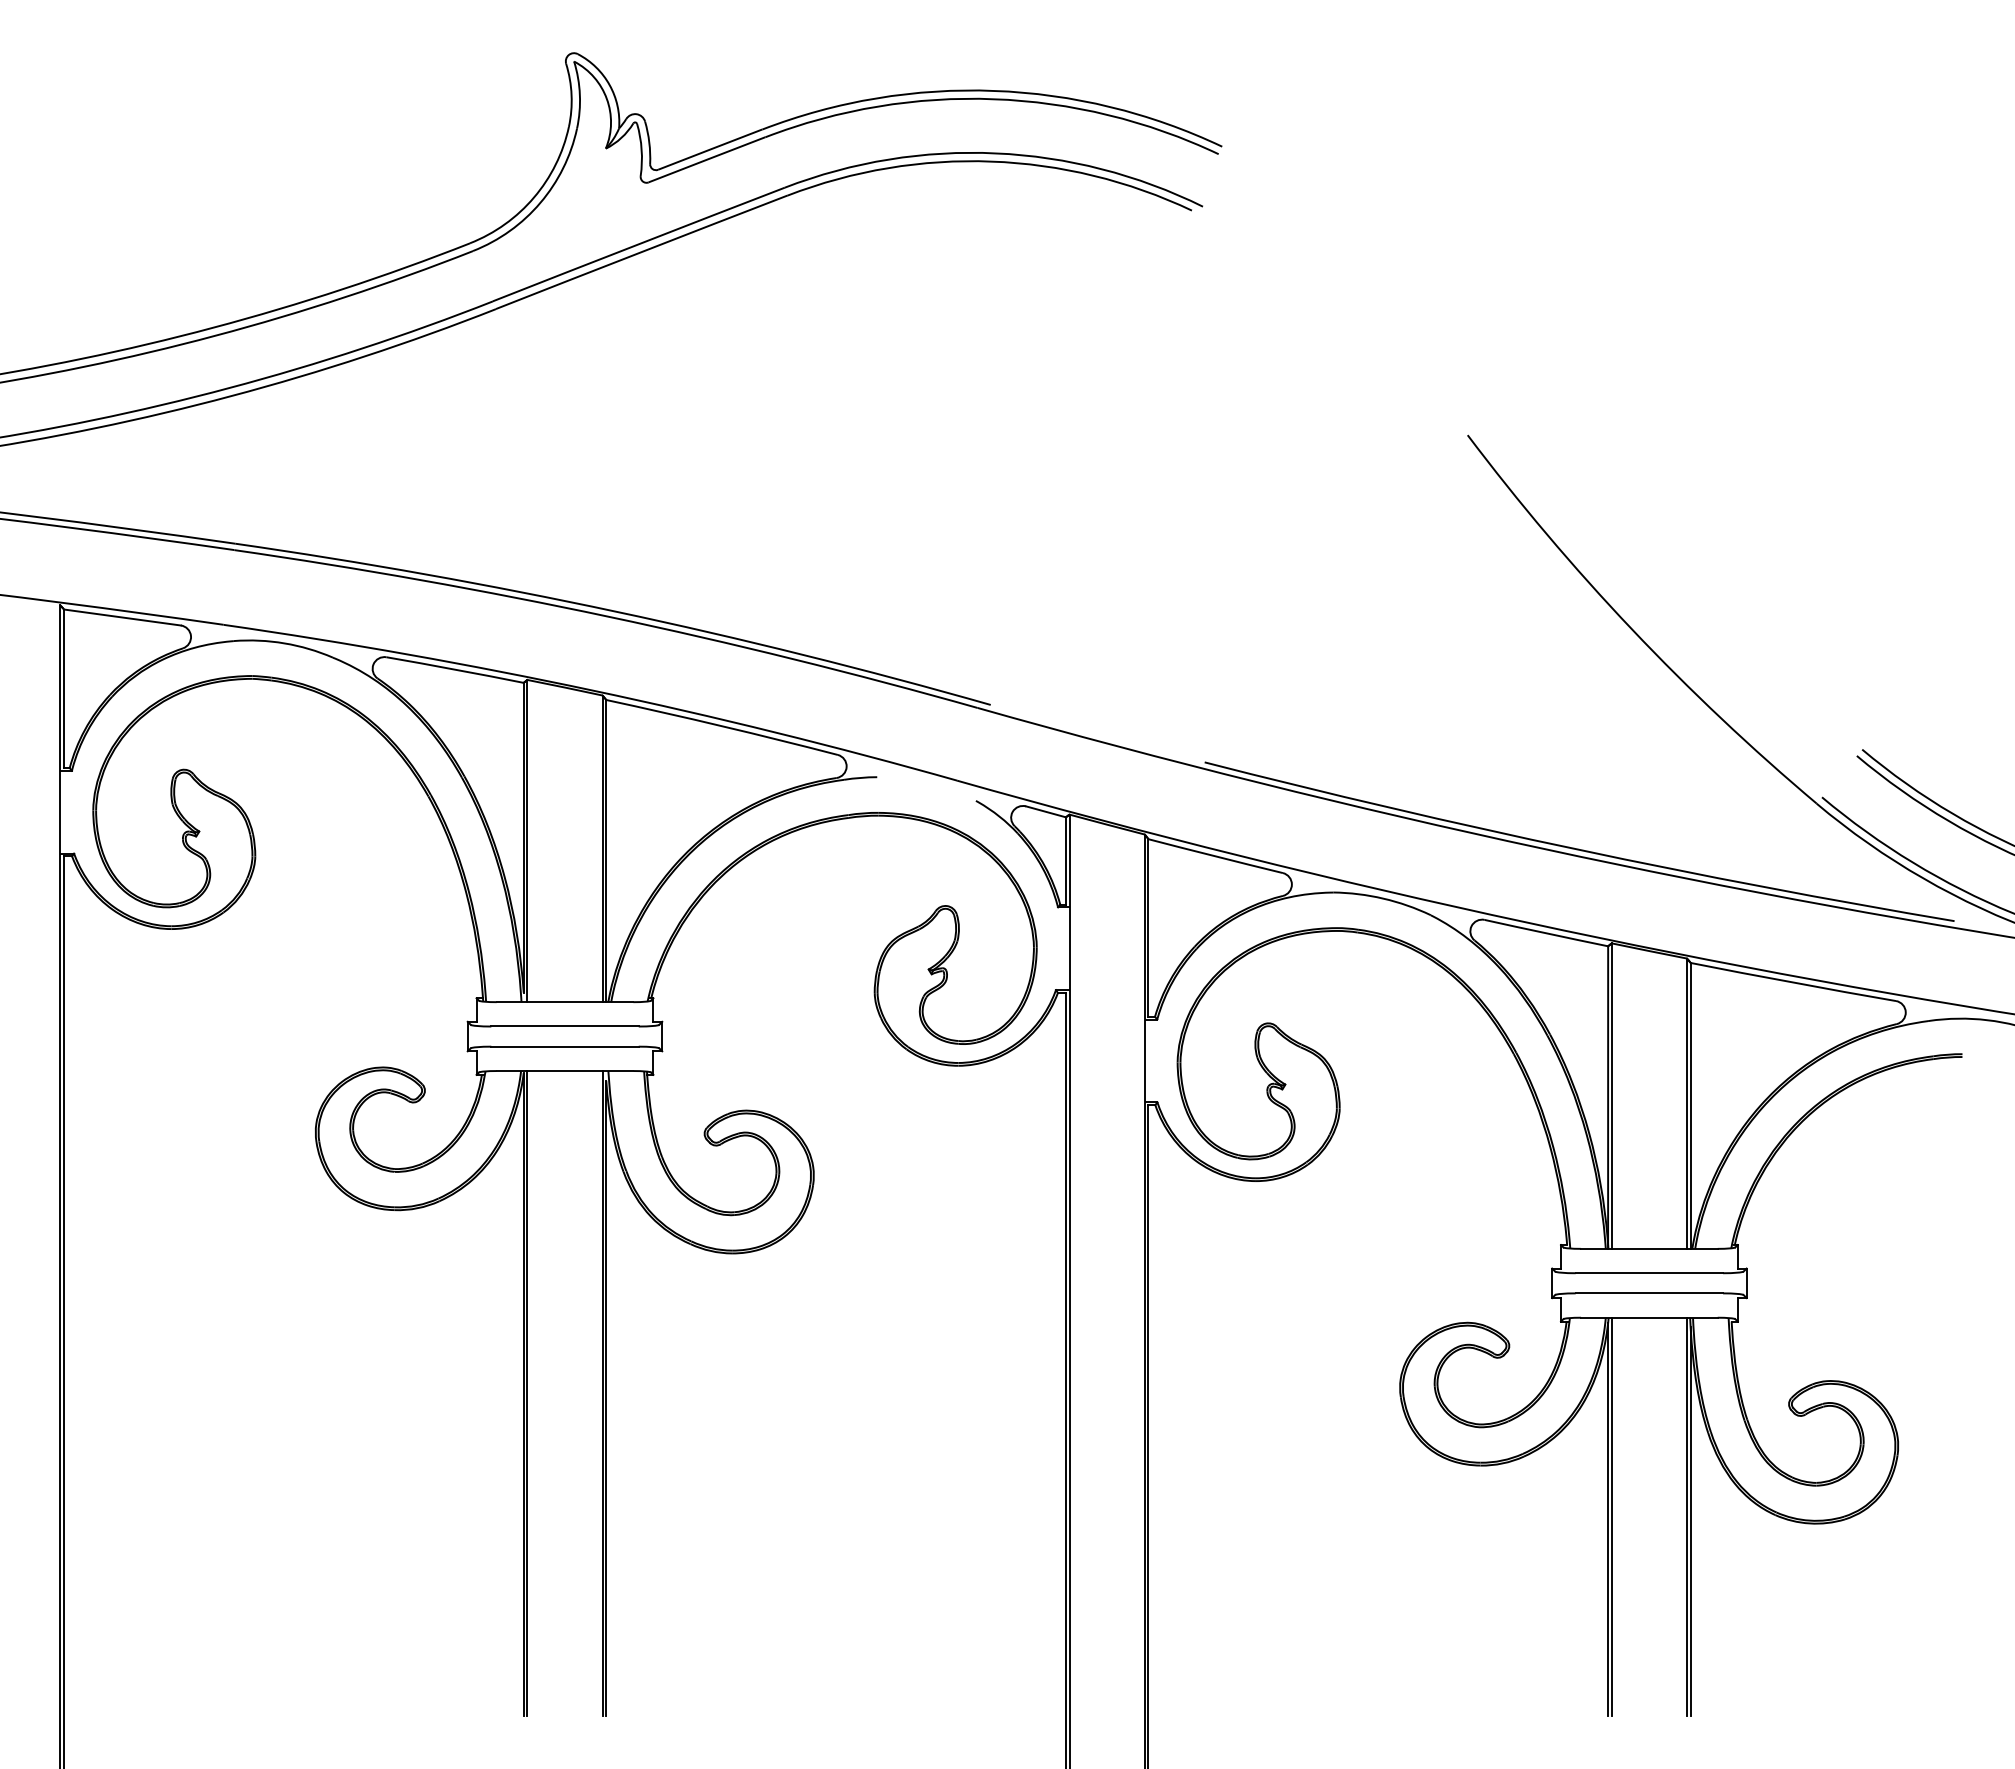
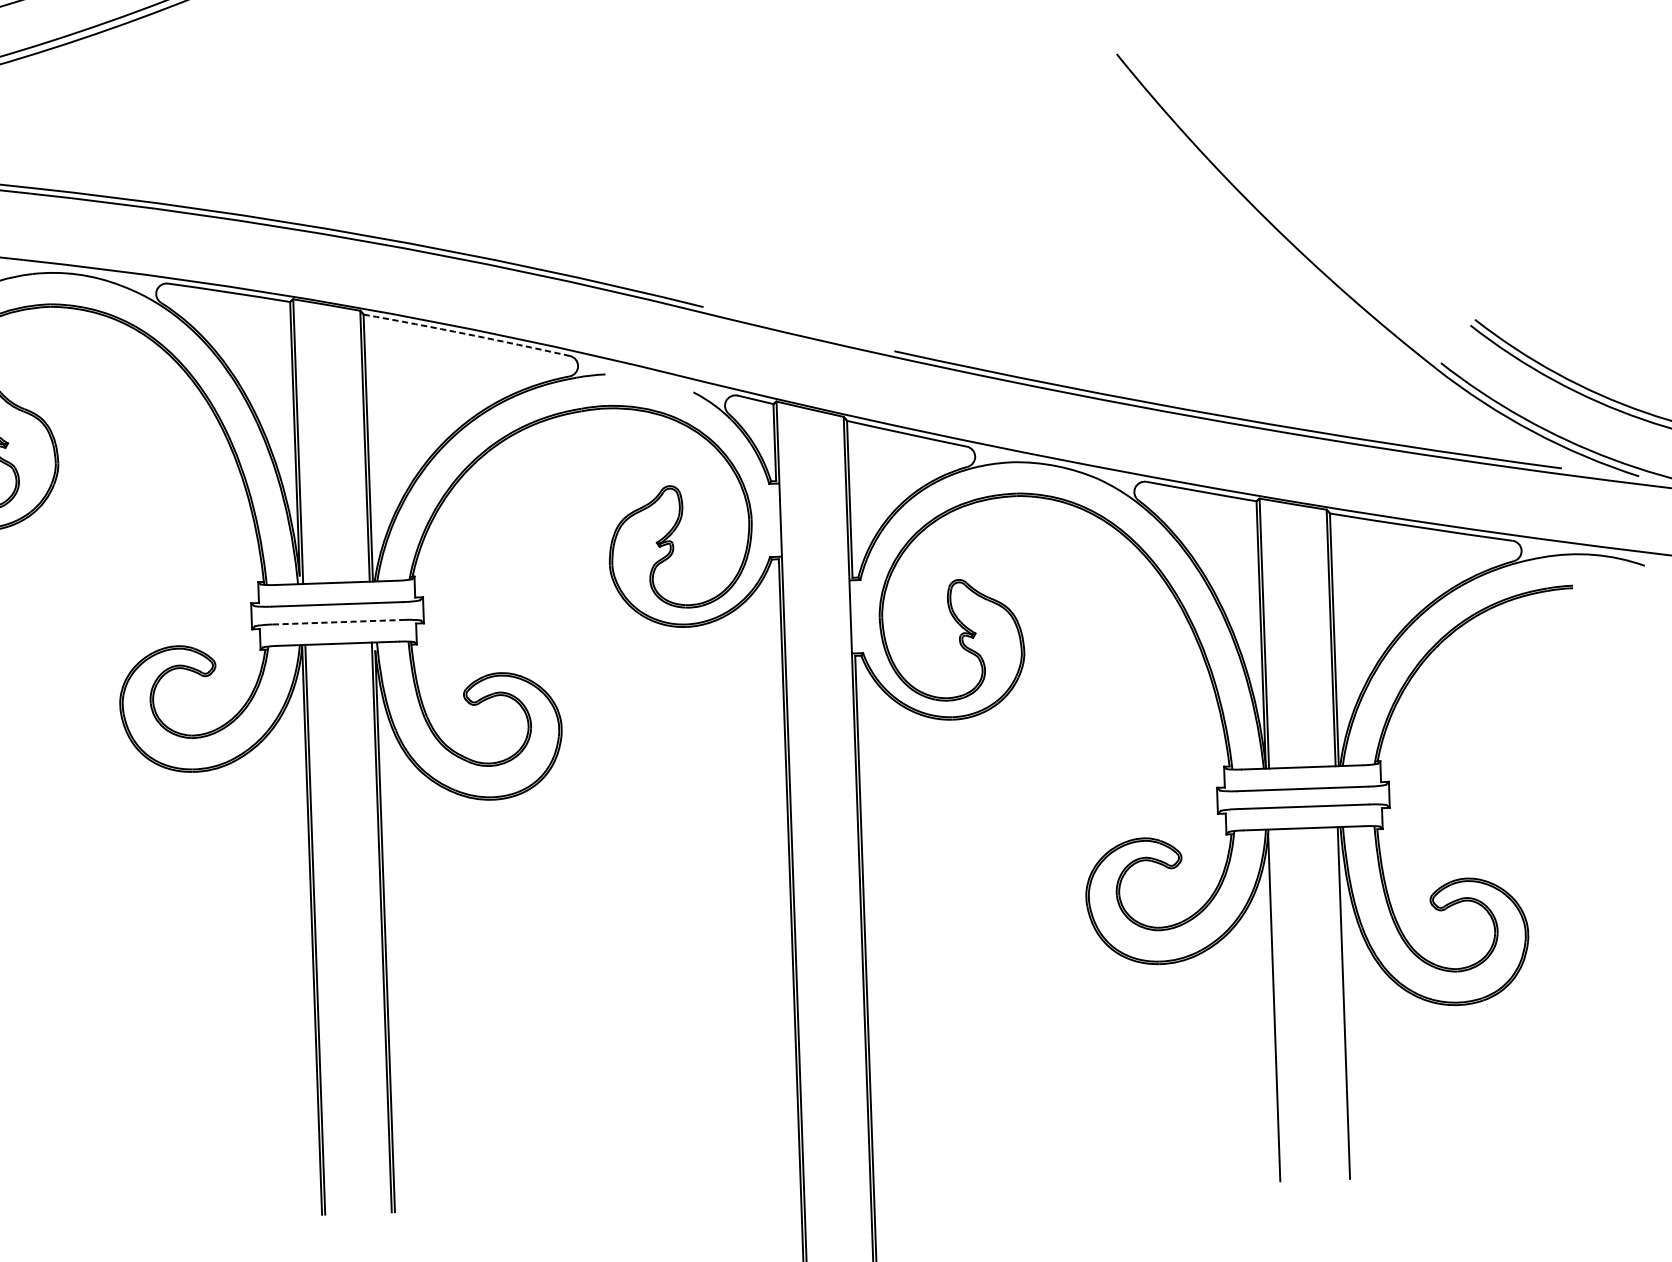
arc: (722, 726) -> (467, 334), solid -> dashed
line: (565, 1046) -> (338, 622), solid -> dashed
line: (1611, 1516) -> (1277, 1005), removed
line: (1690, 1521) -> (1347, 1007), removed

